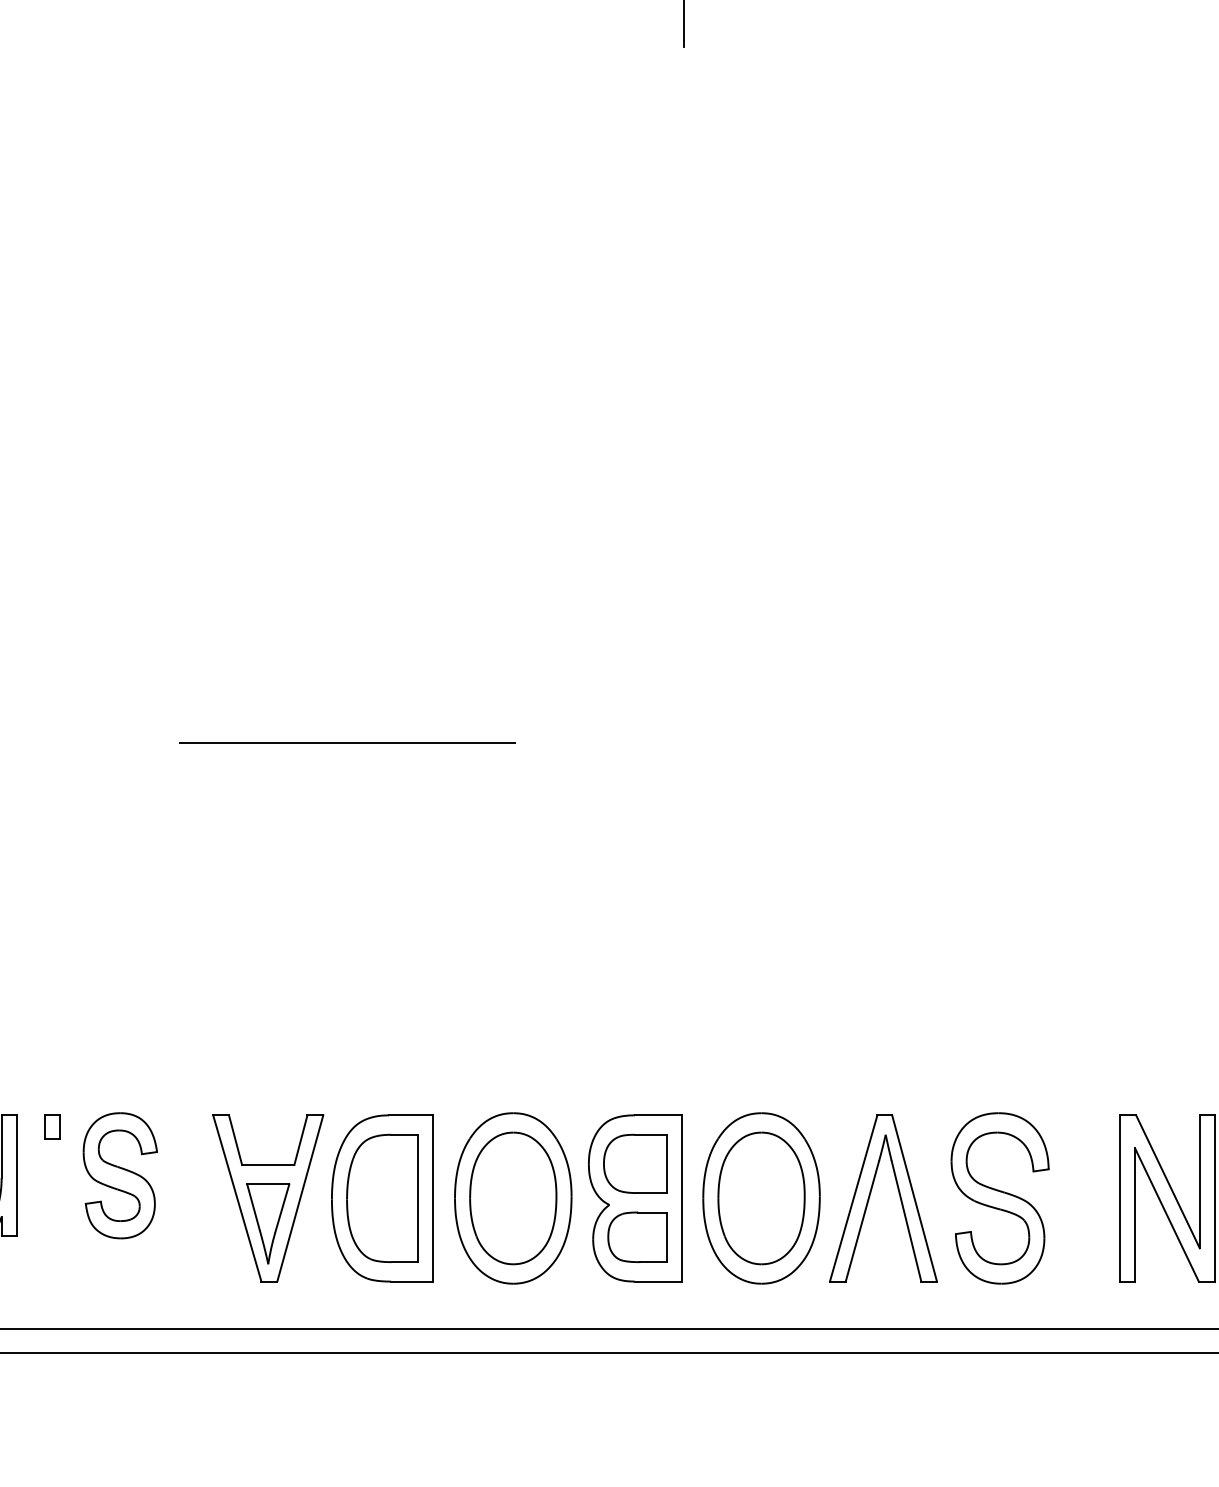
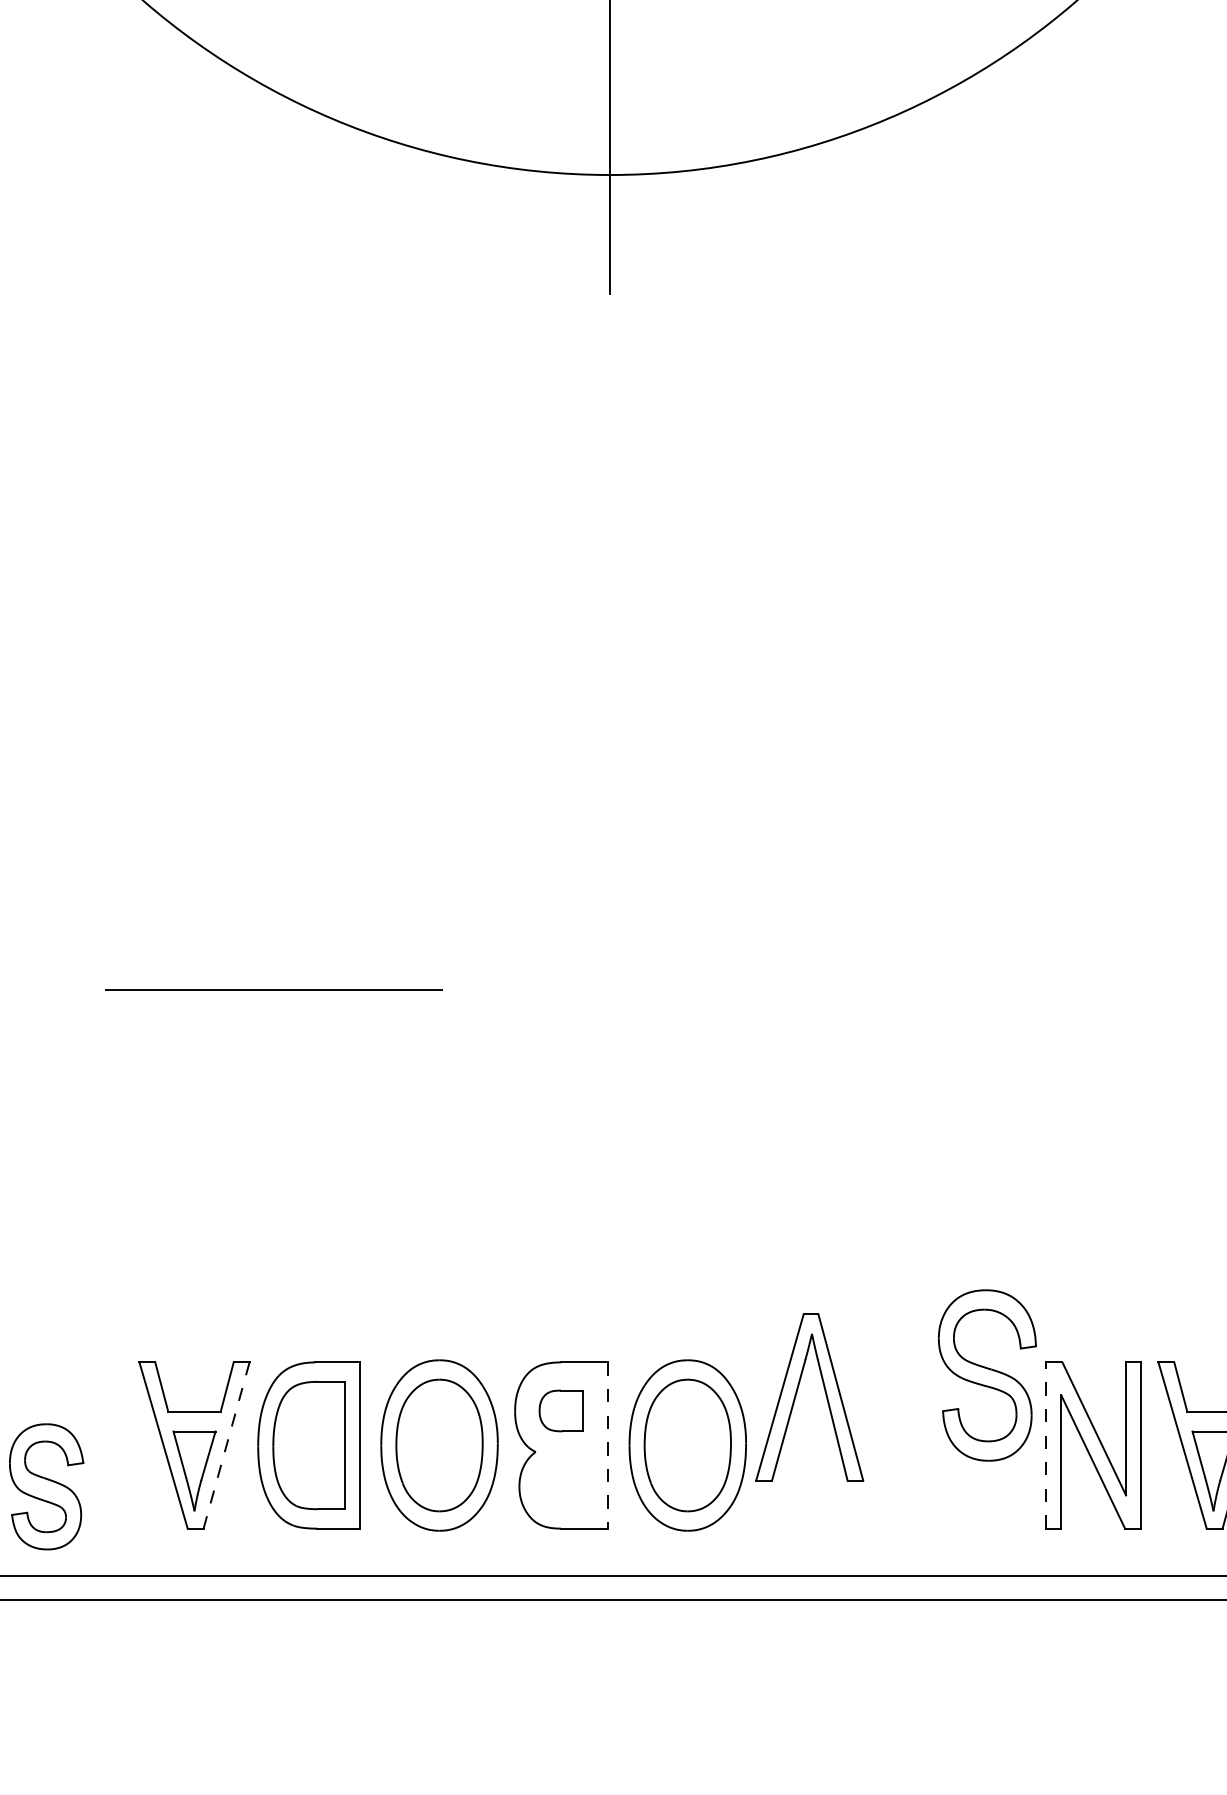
part: (635, 1163) -> (561, 1410), size x0.7
part: (120, 1175) -> (46, 1486), moved
part: (871, 1194) -> (797, 1393), moved
part: (999, 1198) -> (986, 1375), moved
line: (1120, 1198) -> (1046, 1445), solid -> dashed
line: (300, 1199) -> (226, 1446), solid -> dashed
line: (681, 1199) -> (607, 1446), solid -> dashed
part: (637, 1237) -> (563, 1484), removed

